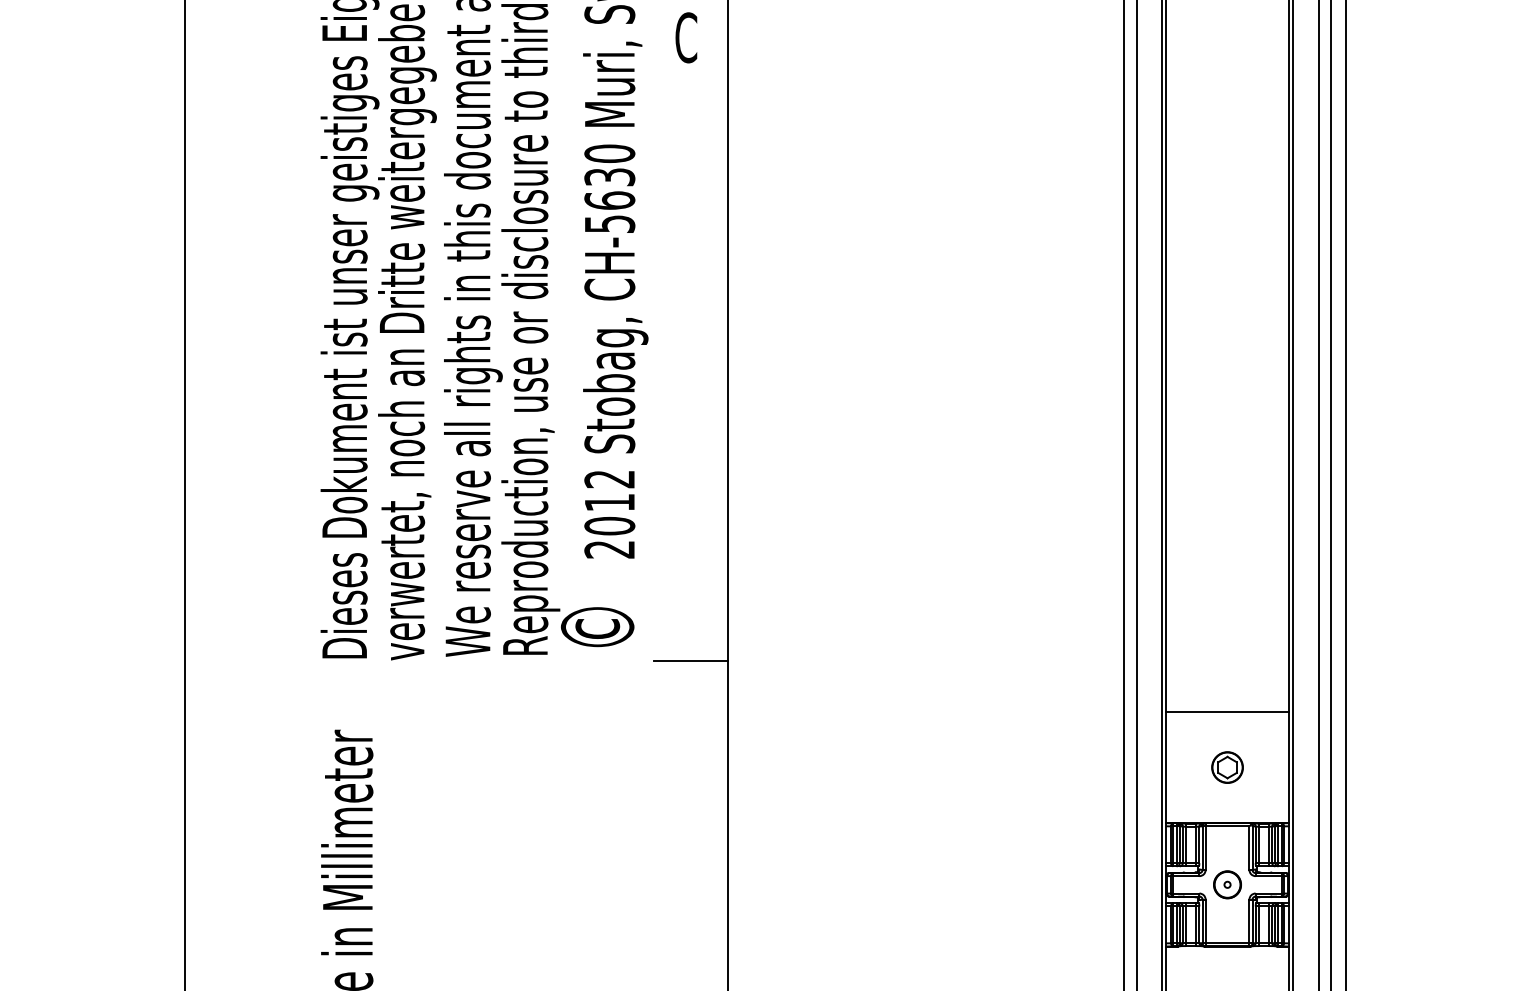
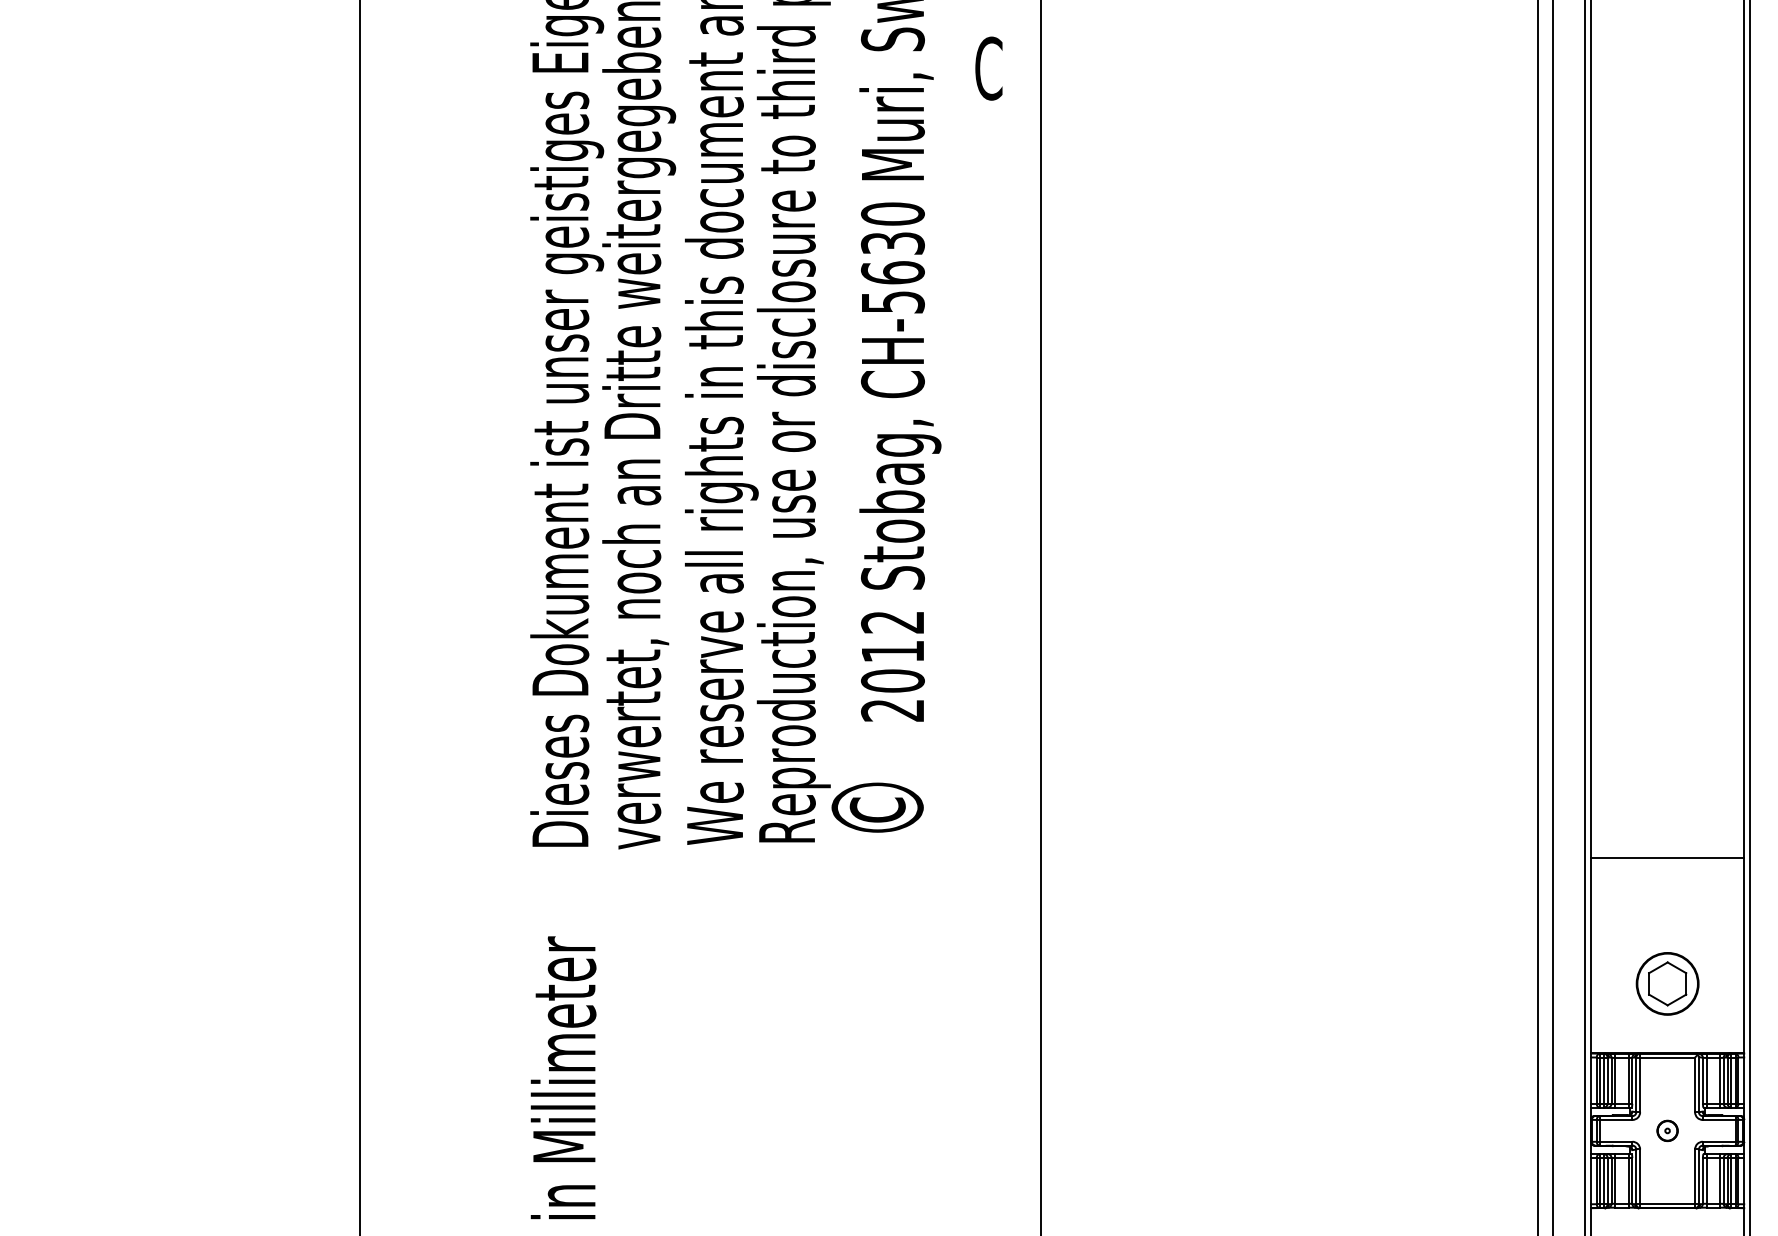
line: (690, 660) -> (994, 849), removed
line: (1227, 712) -> (1667, 858), moved
part: (1227, 767) -> (1667, 983), size x1.6
part: (1227, 884) -> (1667, 1130), size x0.6

